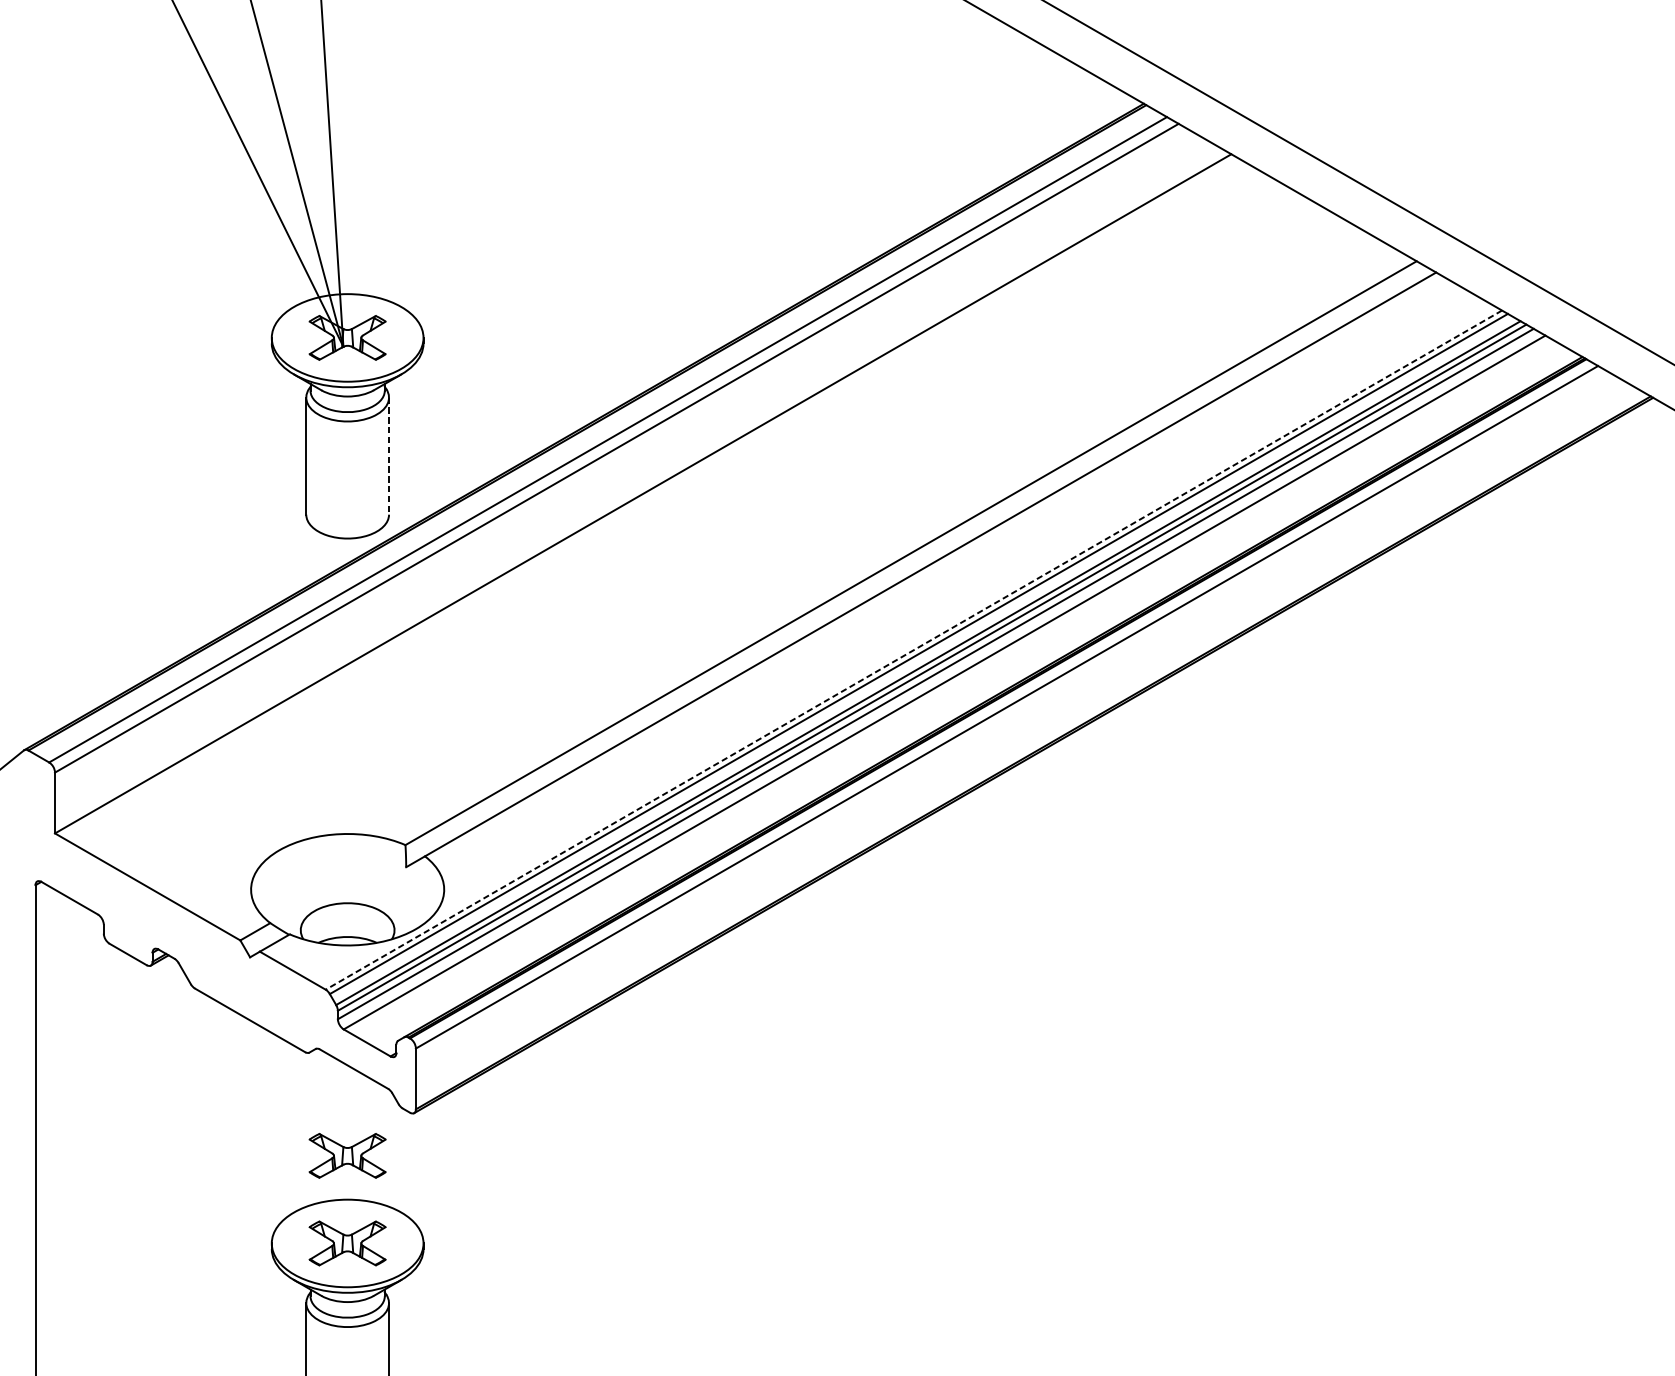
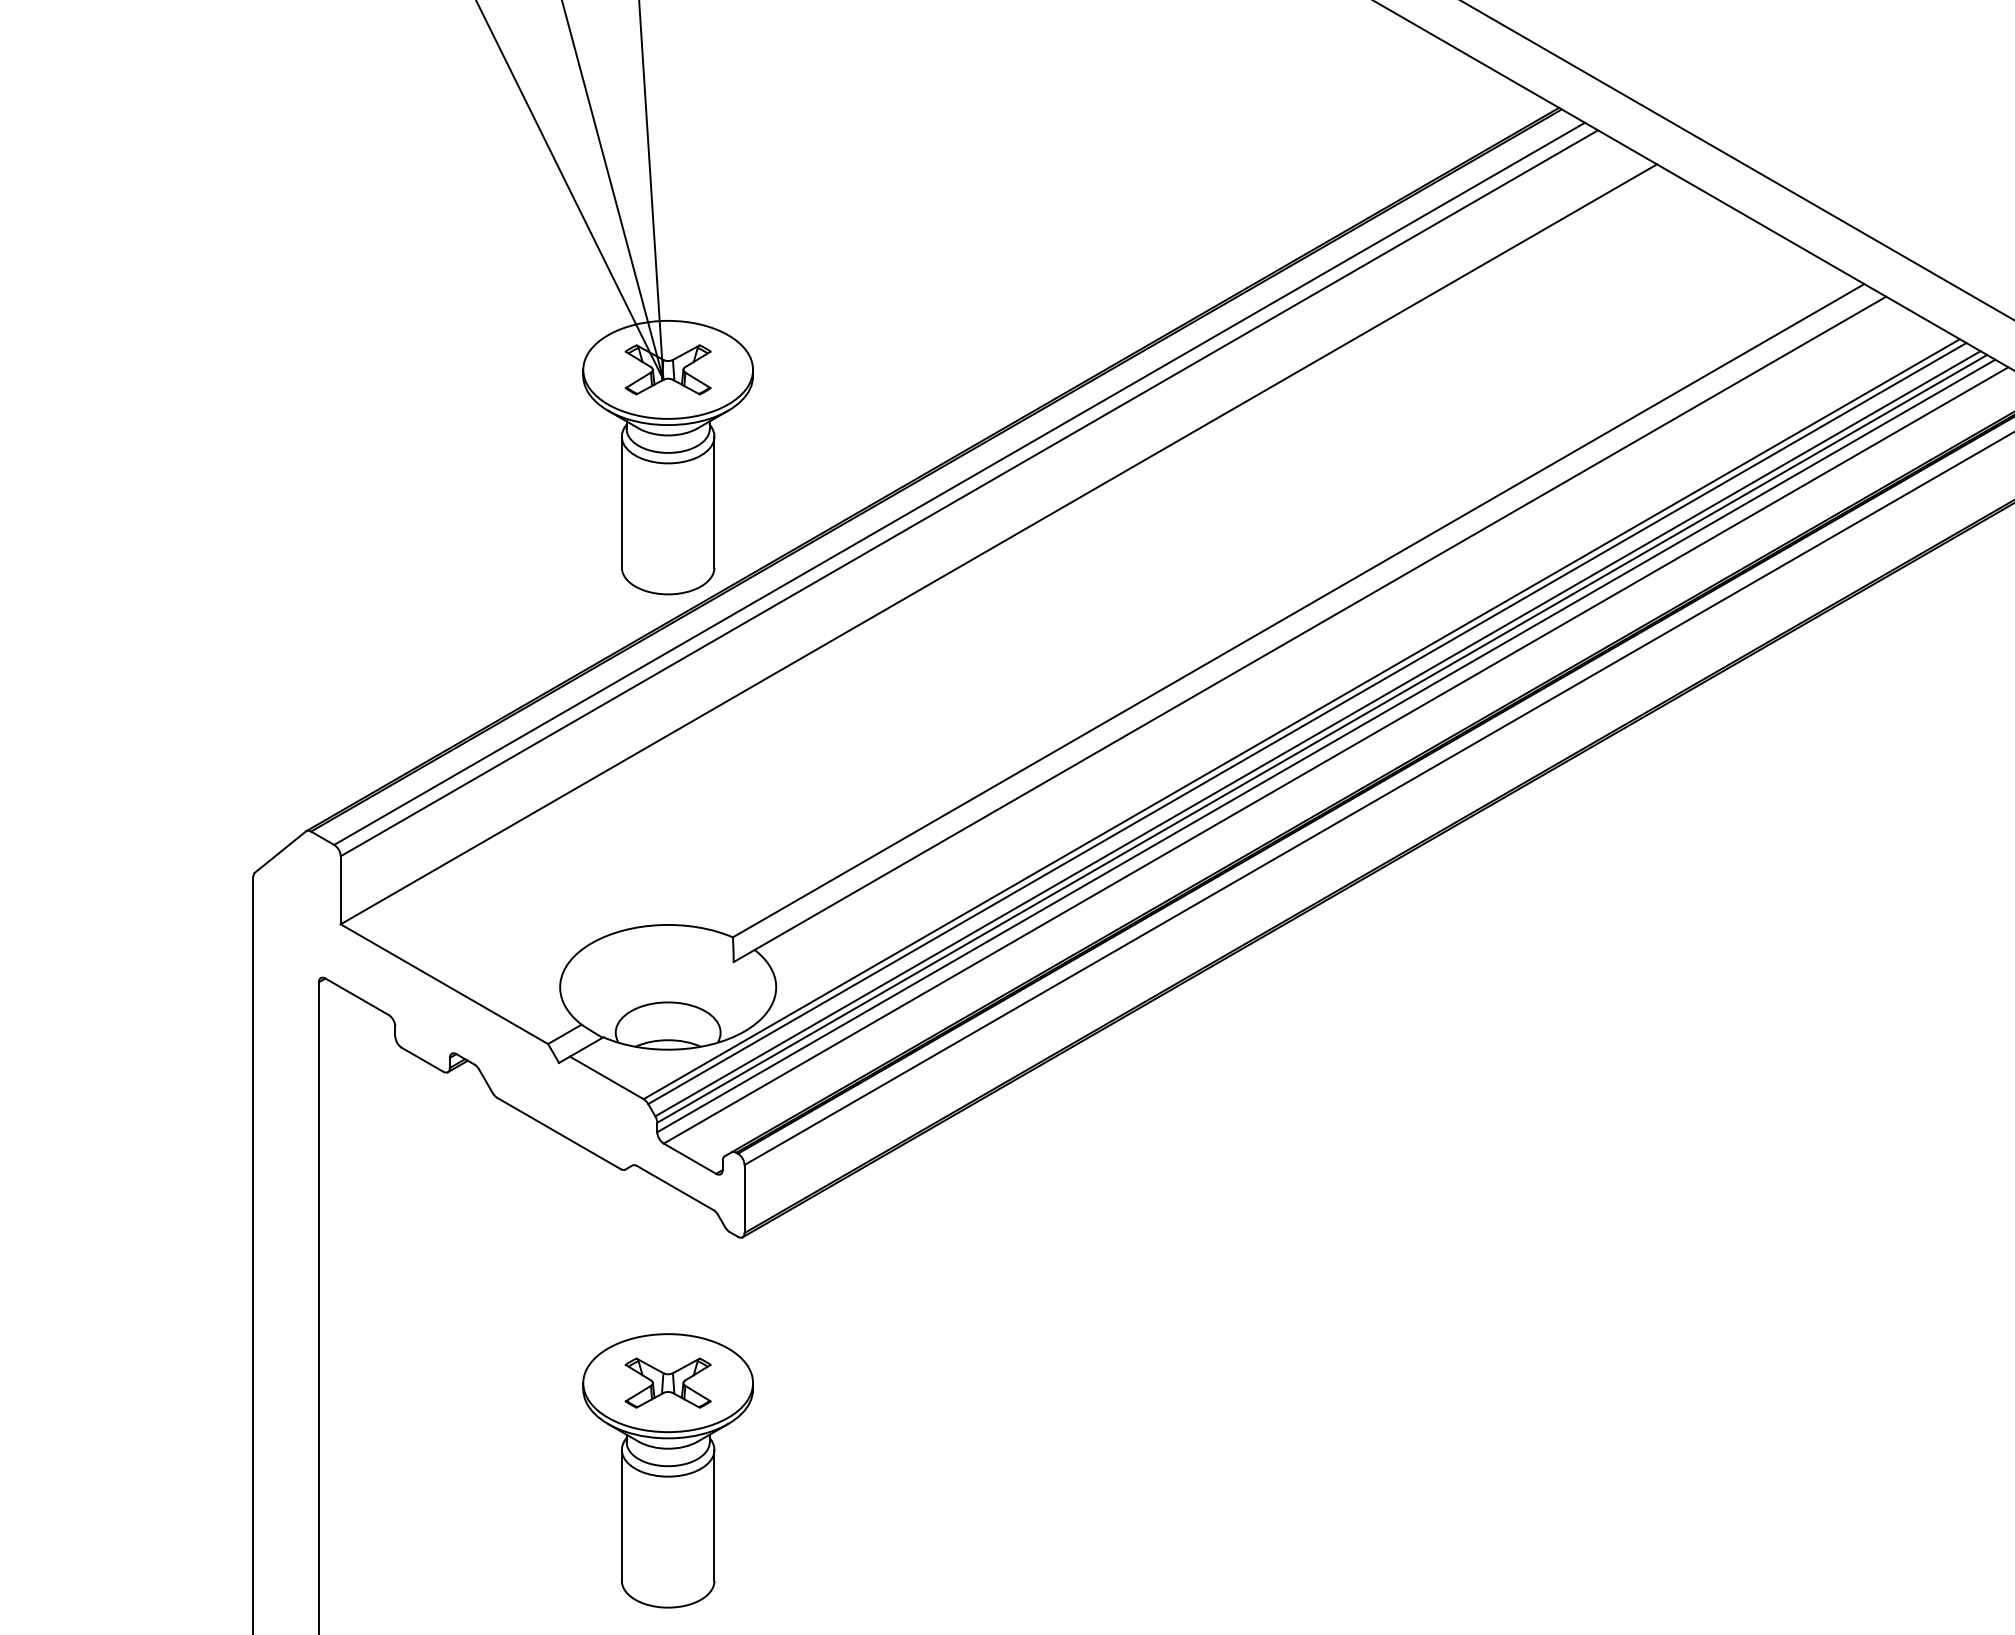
line: (389, 456) -> (714, 502), dashed -> solid
line: (913, 650) -> (1301, 719), dashed -> solid
part: (347, 1155) -> (667, 1284), removed

